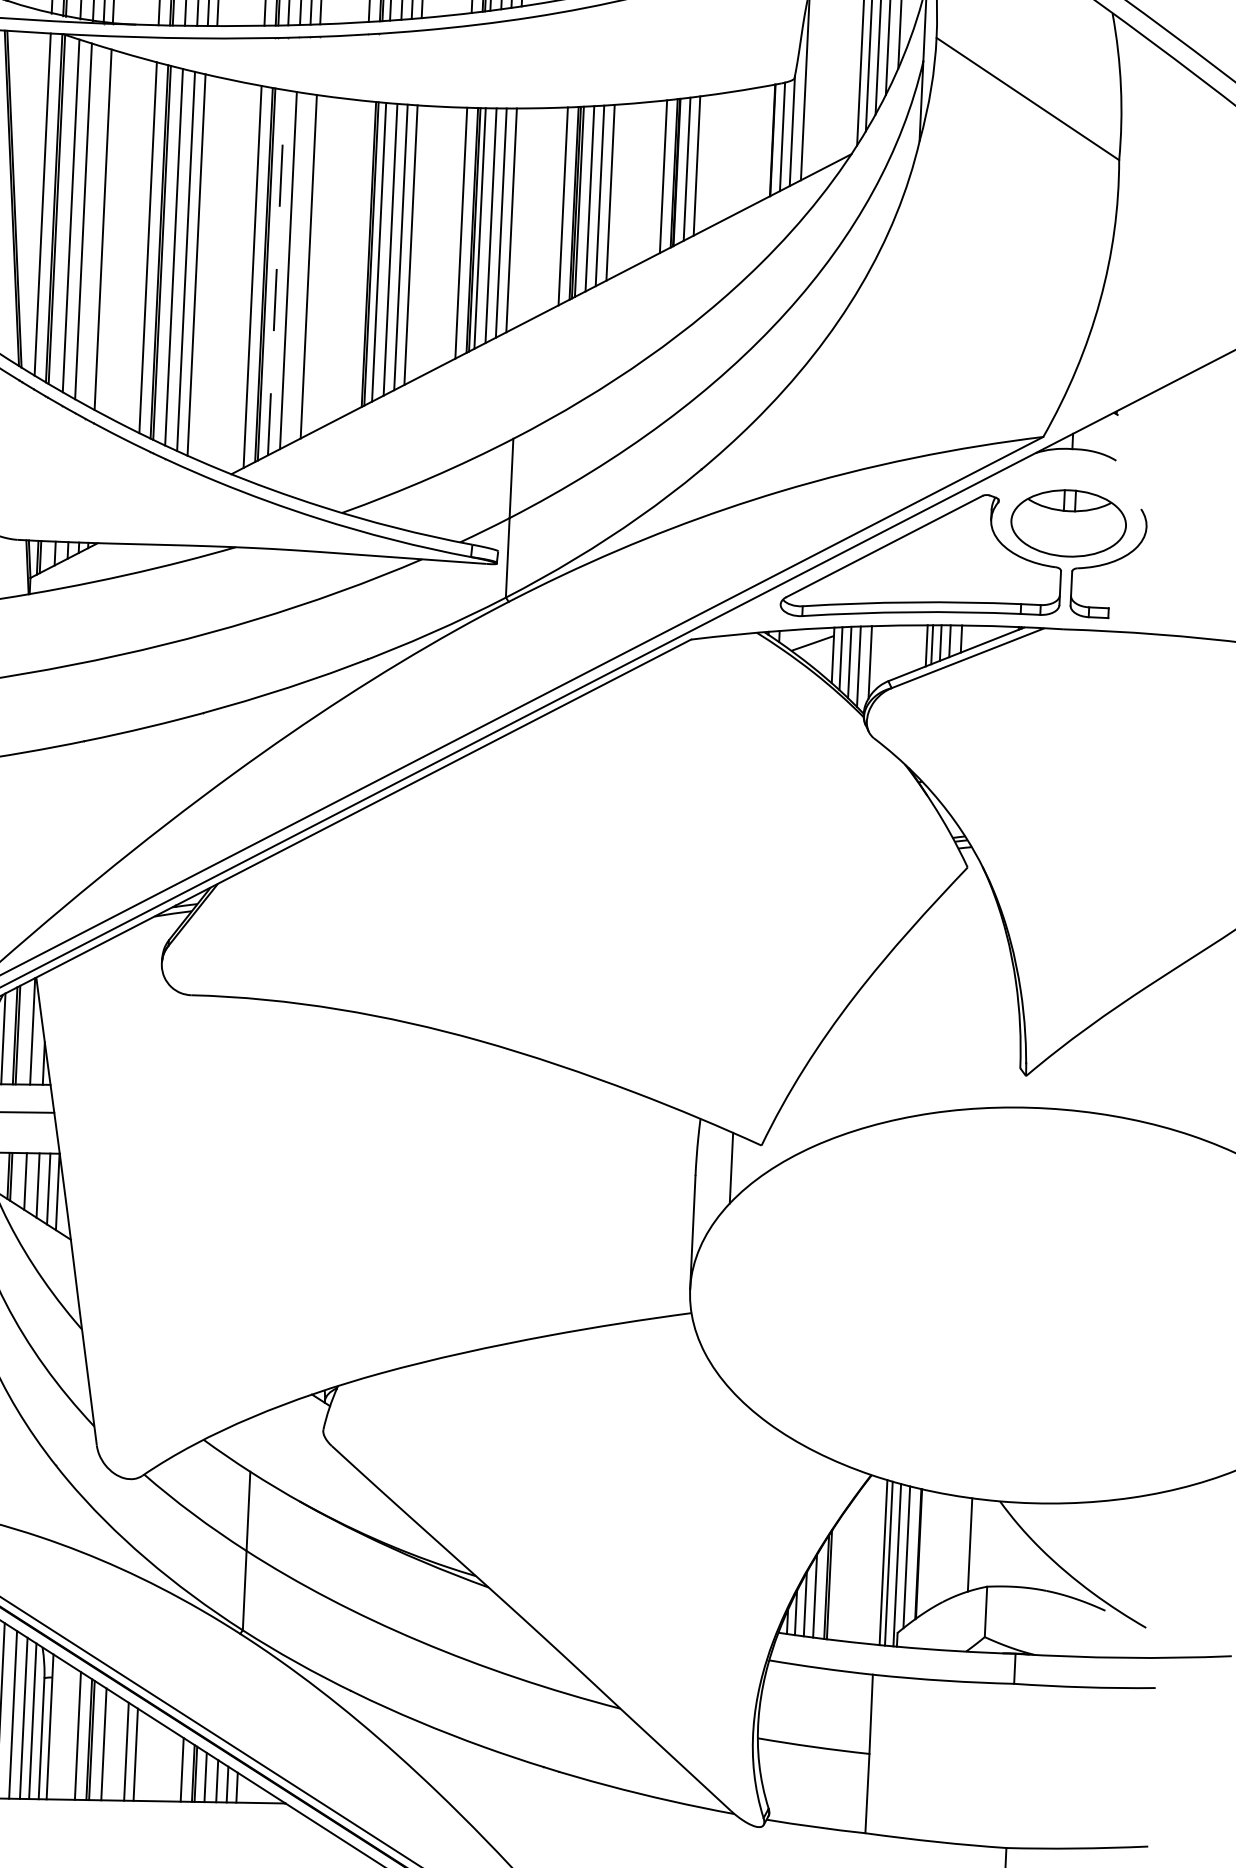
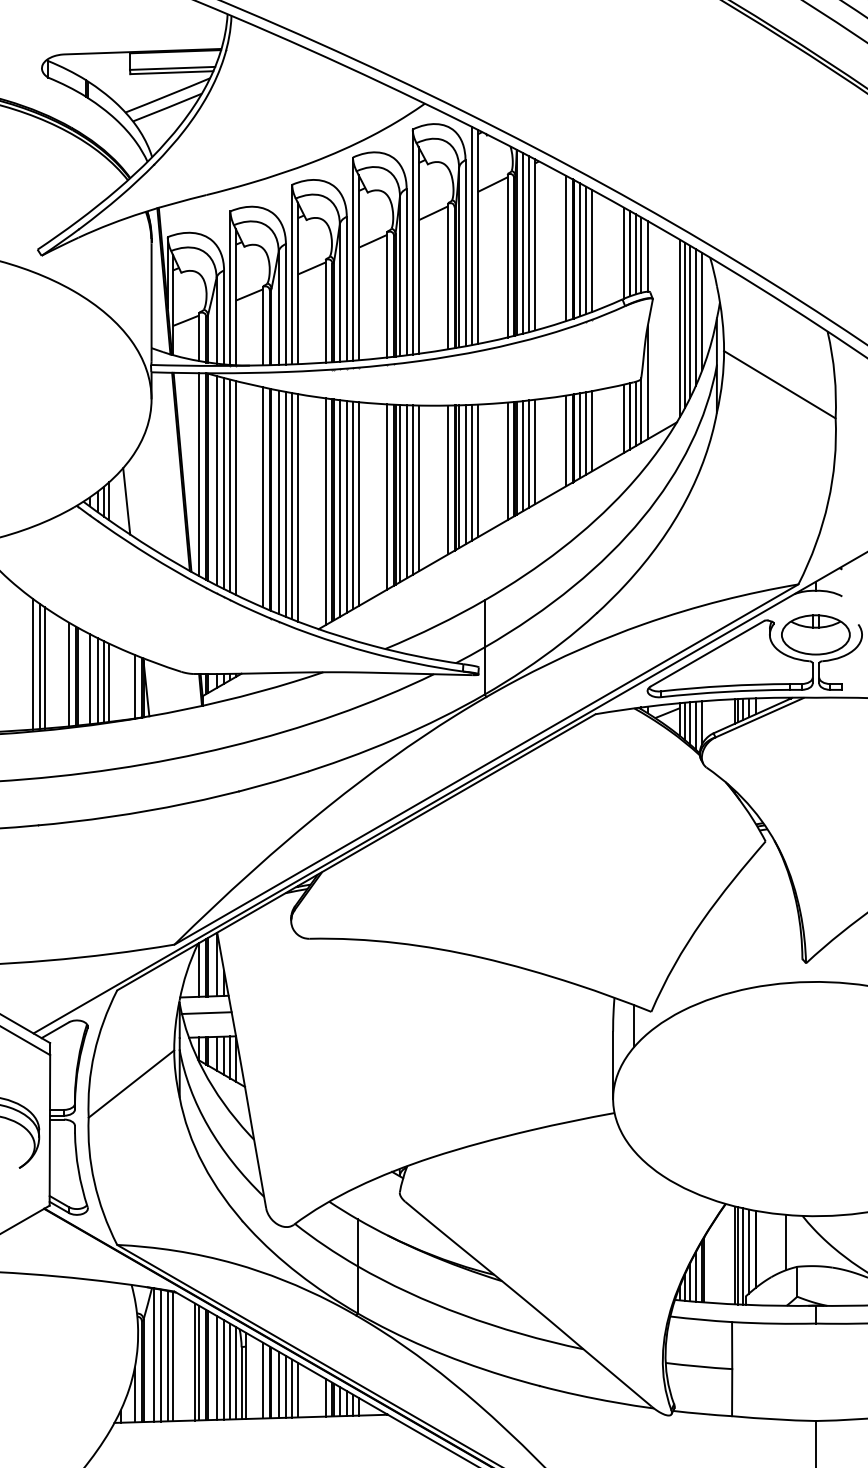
line: (761, 143) -> (623, 418), added
line: (708, 162) -> (592, 431), added
line: (94, 225) -> (230, 485), added
line: (357, 256) -> (387, 496), added
line: (205, 267) -> (297, 507), added
line: (299, 268) -> (353, 505), added
line: (276, 272) -> (339, 508), dashed -> solid
line: (115, 1747) -> (285, 1386), added

